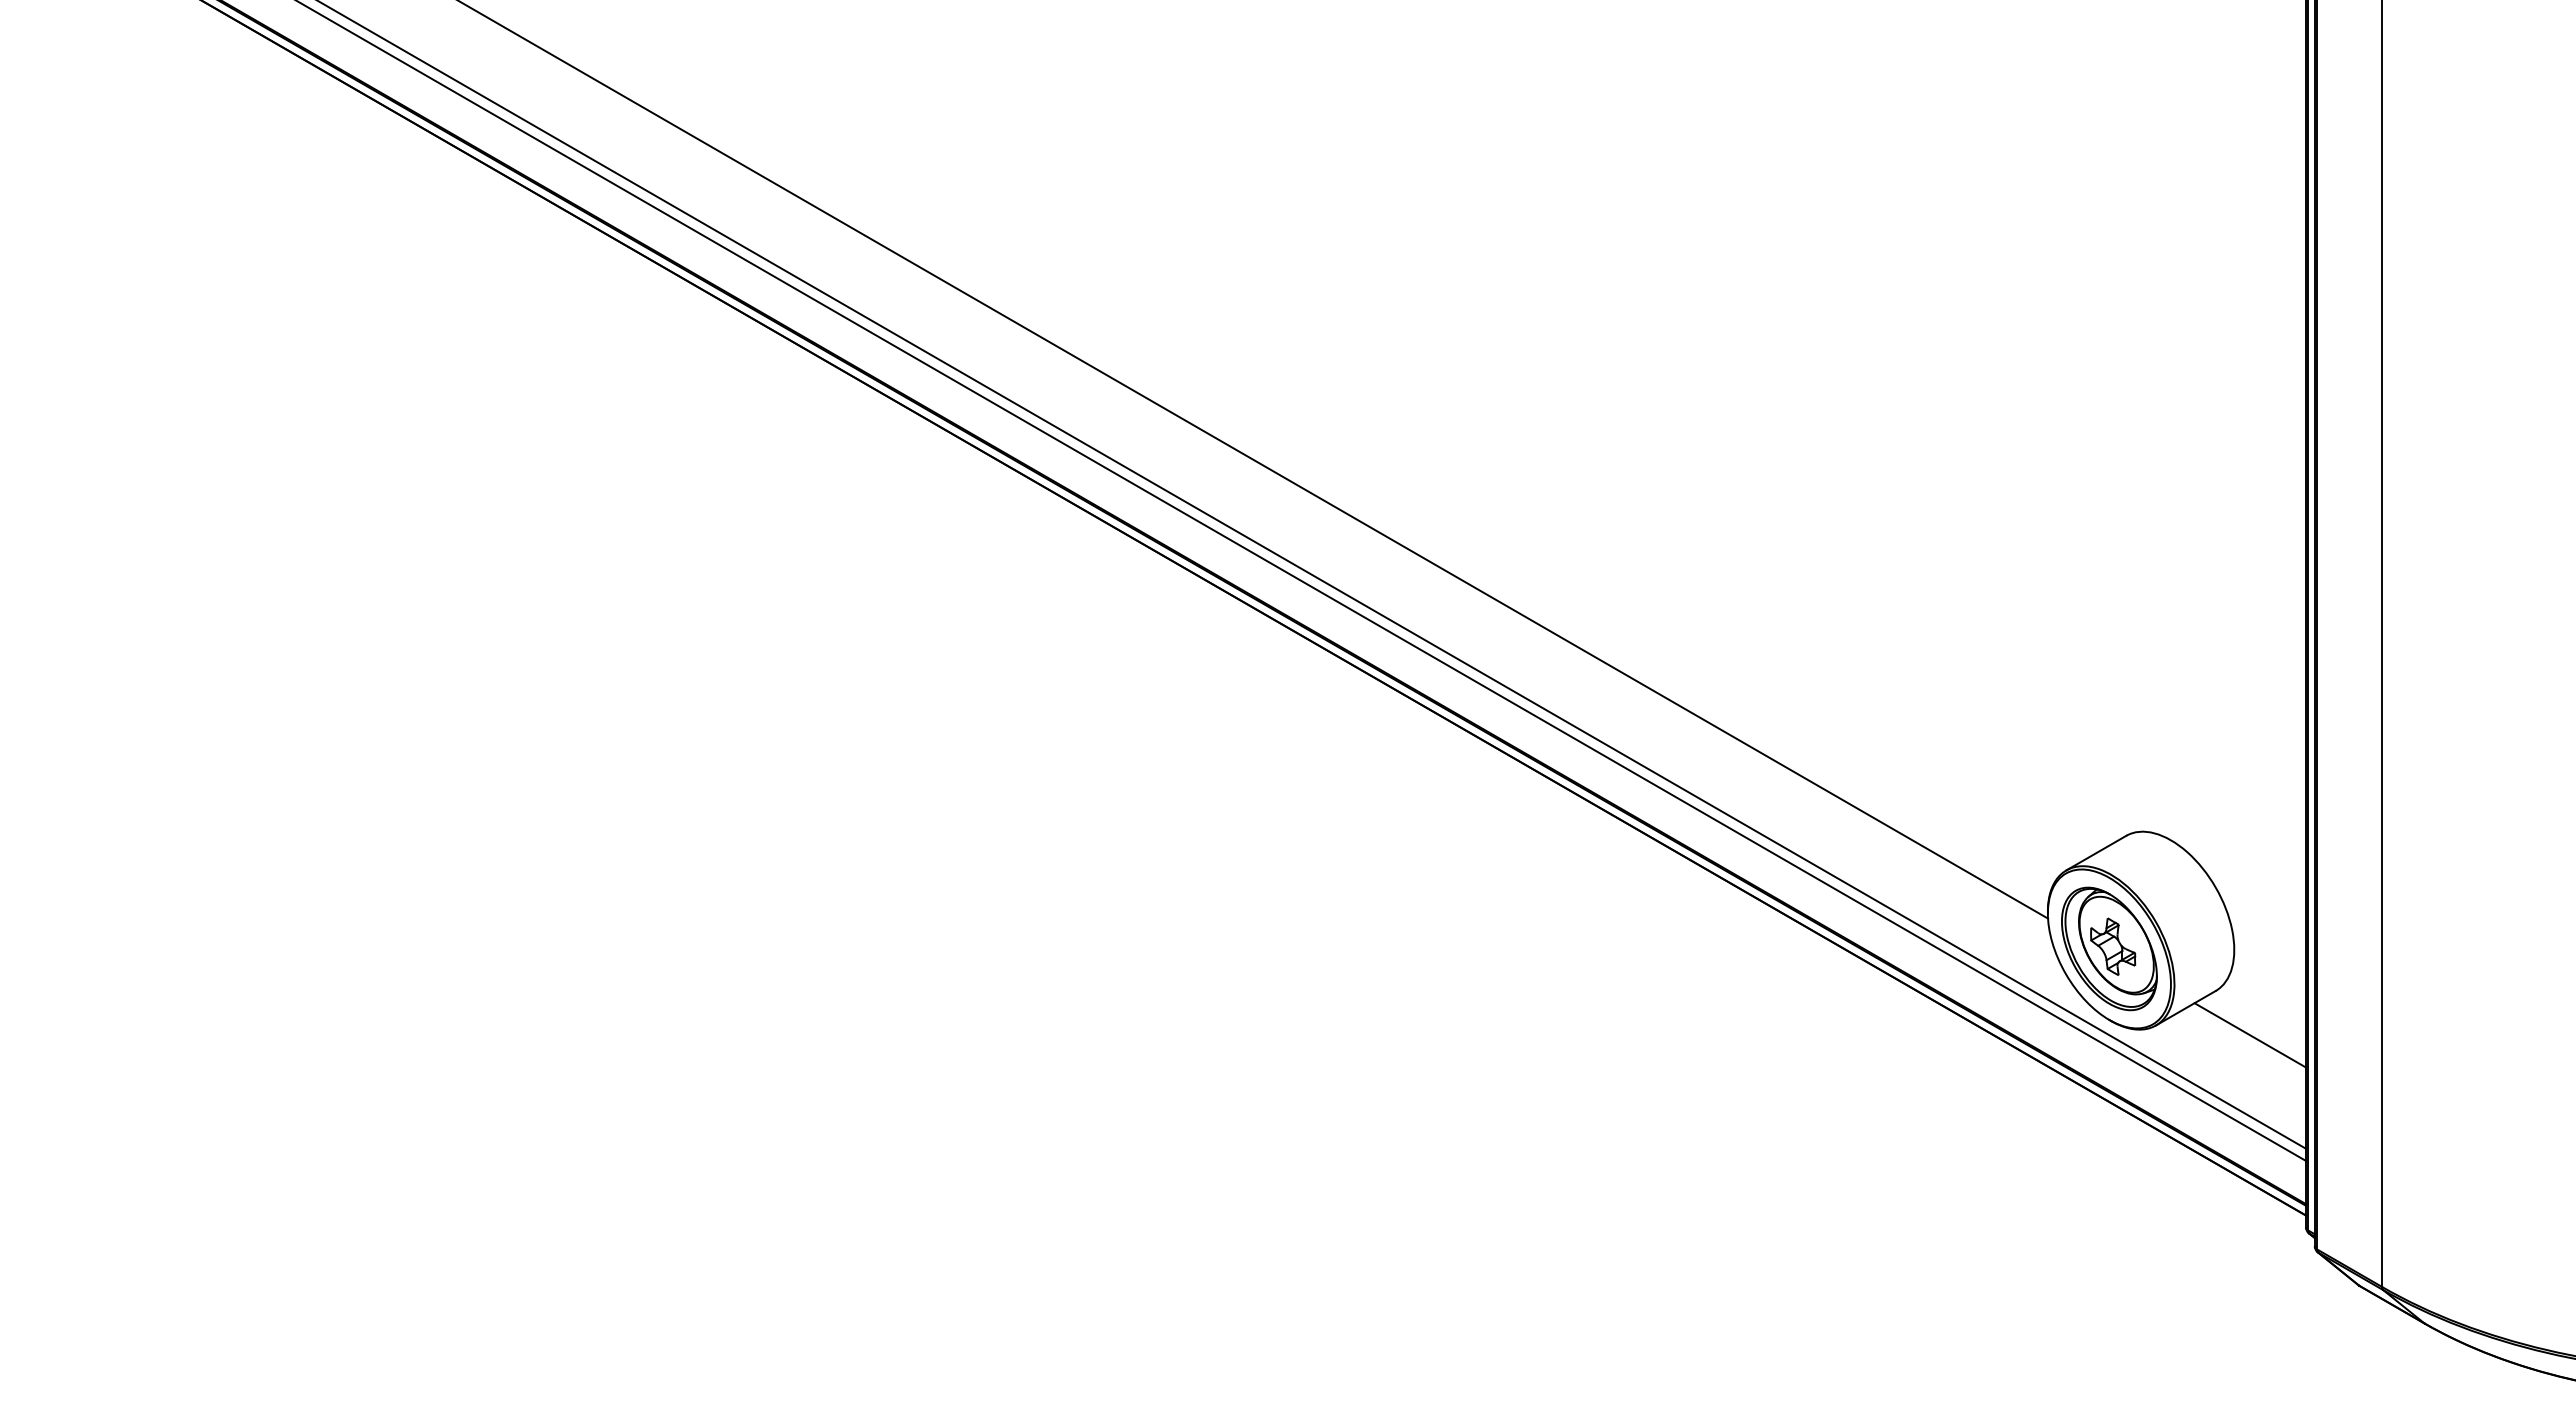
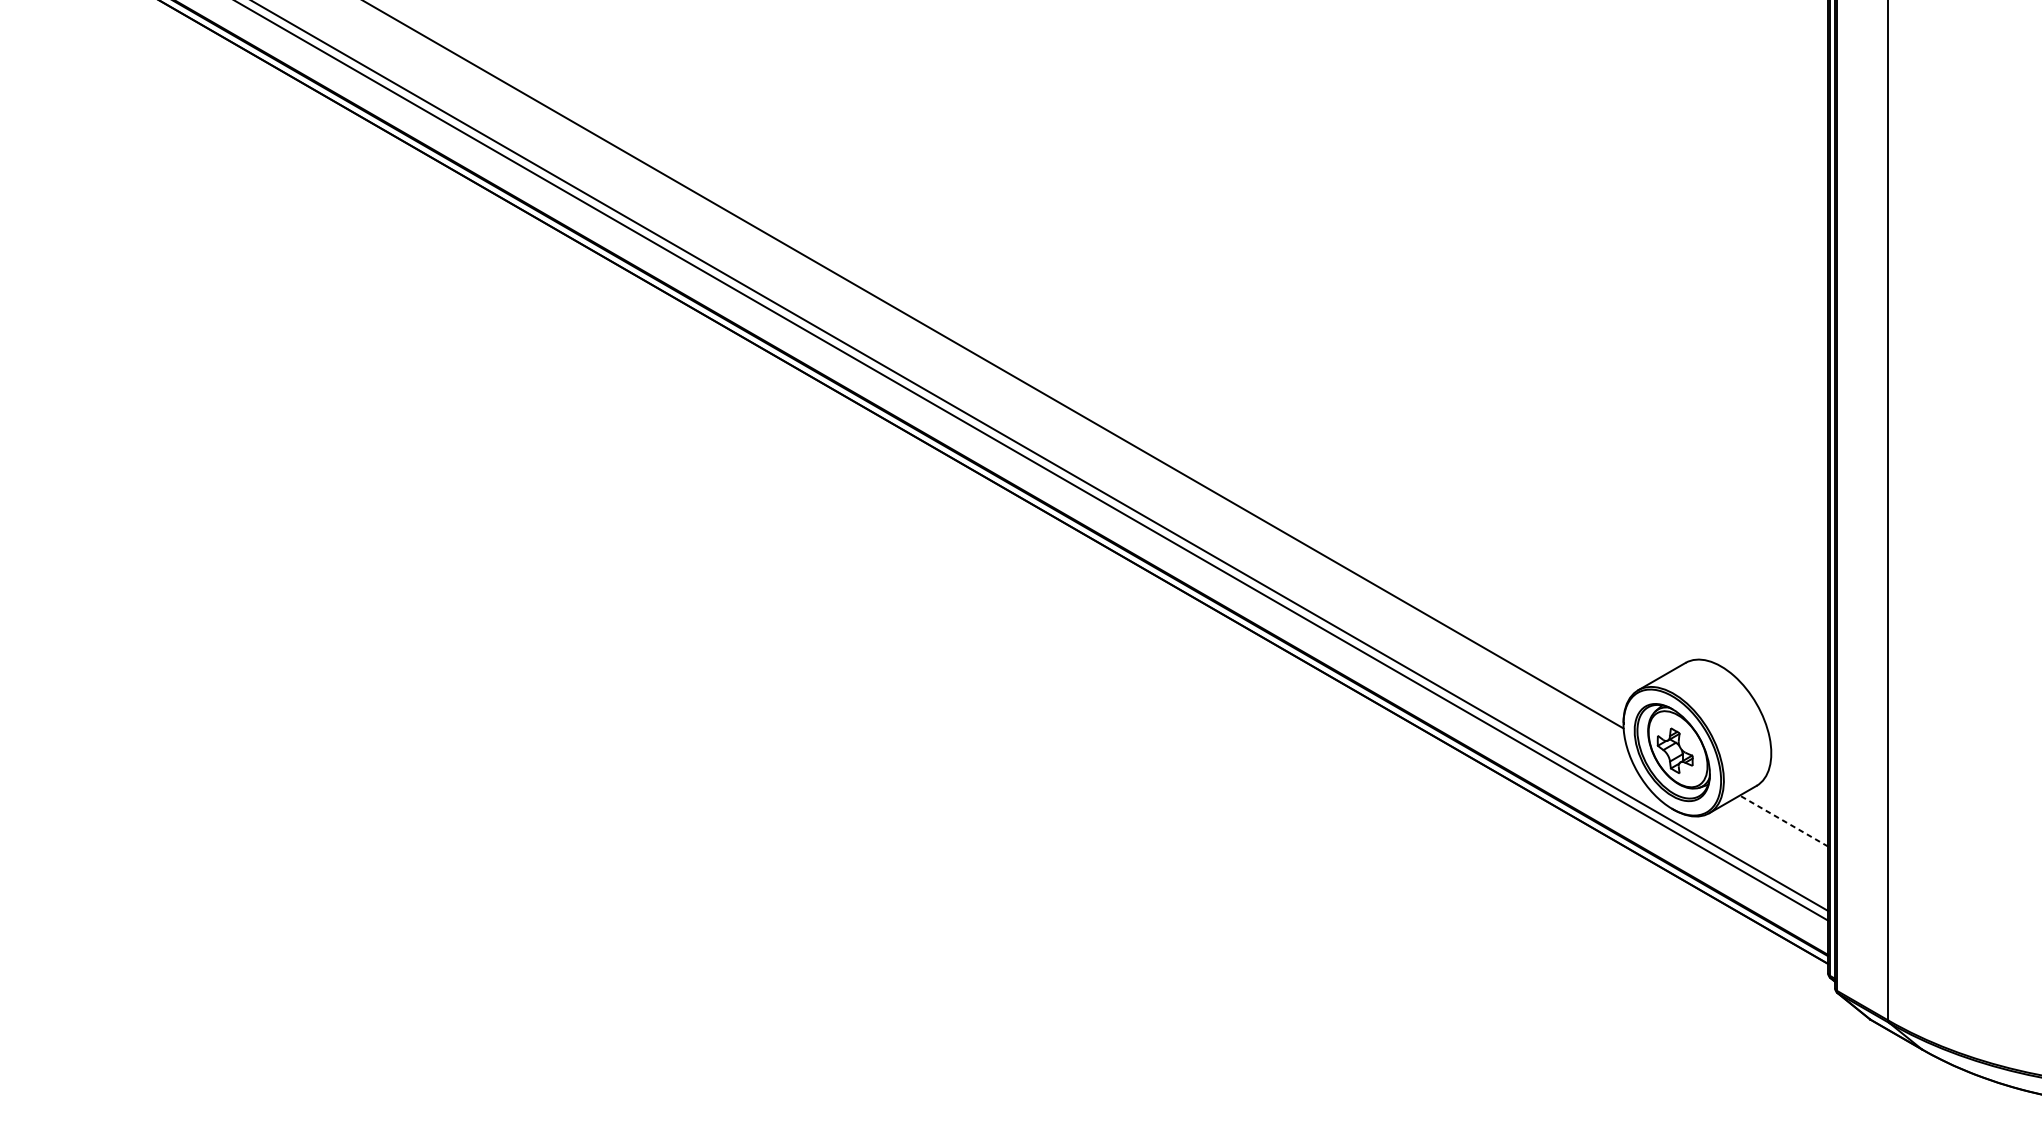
line: (2249, 1035) -> (1783, 821), solid -> dashed

